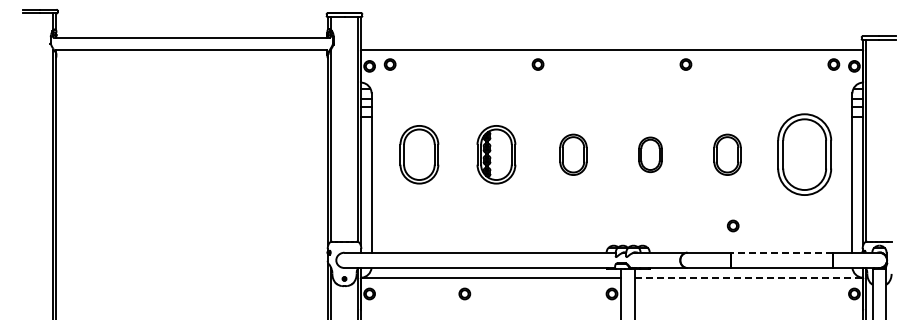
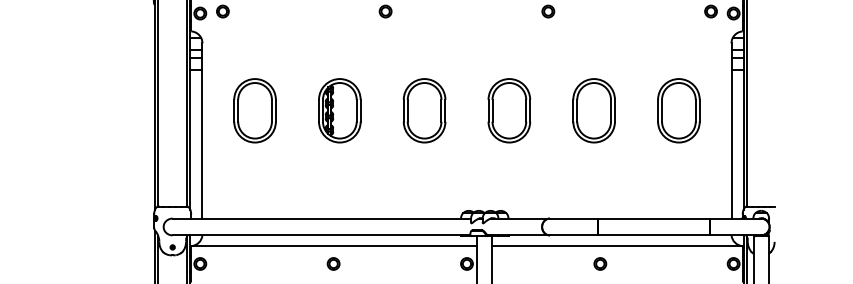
part: (573, 154) -> (424, 110), size x1.43
part: (650, 154) -> (509, 110), size x1.67
part: (727, 154) -> (594, 110), size x1.43
part: (804, 154) -> (678, 110), size x0.71
part: (733, 225) -> (600, 263), moved
line: (781, 252) -> (653, 218), dashed -> solid
line: (748, 277) -> (617, 245), dashed -> solid
part: (464, 293) -> (333, 263), moved

